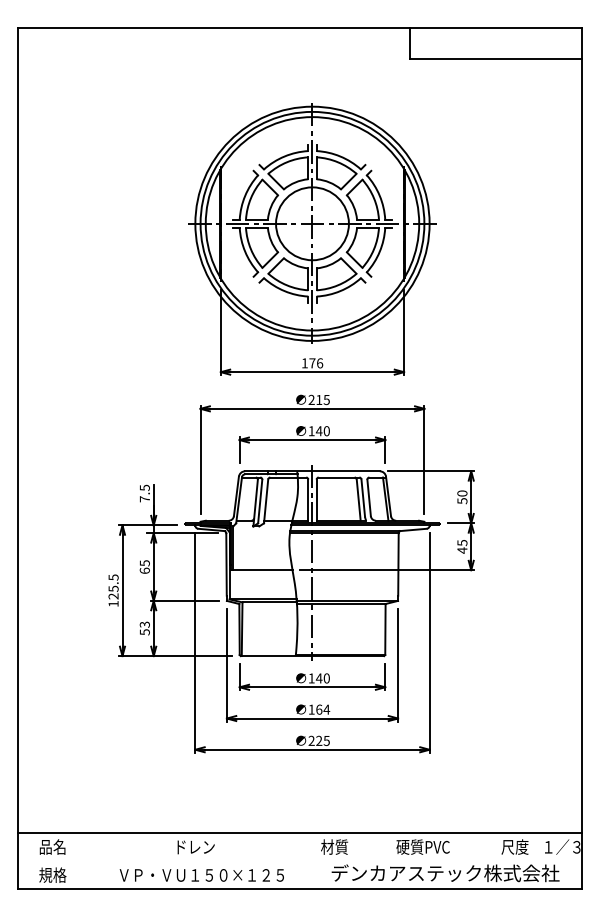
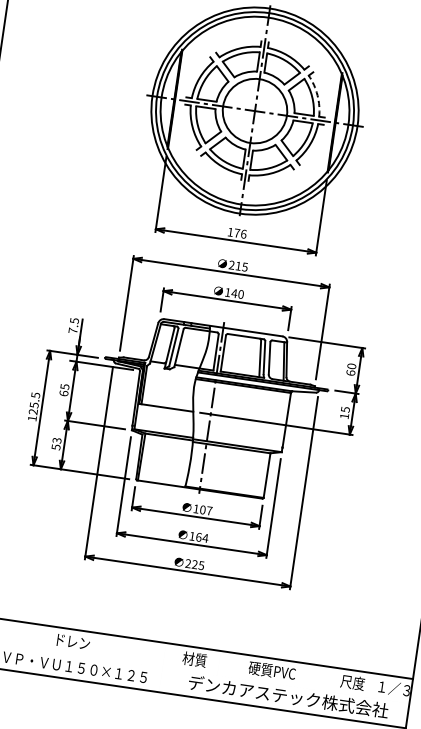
arc: (379, 195) -> (317, 94), solid -> dashed
text: (462, 501) -> (350, 373), 50 -> 60
text: (462, 550) -> (344, 416), 45 -> 15
text: (322, 678) -> (205, 510), 140 -> 107

